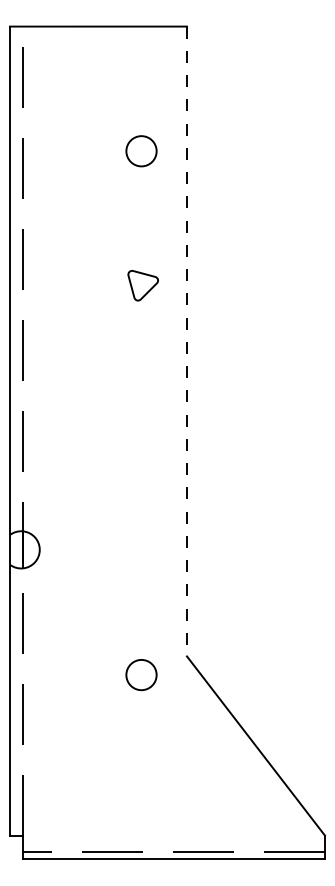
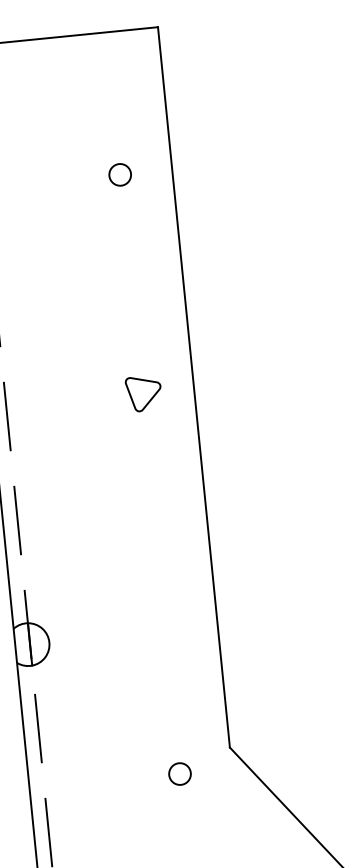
circle: (141, 150) -> (120, 174), size x0.62
part: (142, 285) -> (143, 393), moved
line: (186, 341) -> (193, 387), dashed -> solid
circle: (141, 674) -> (179, 773), size x0.62

